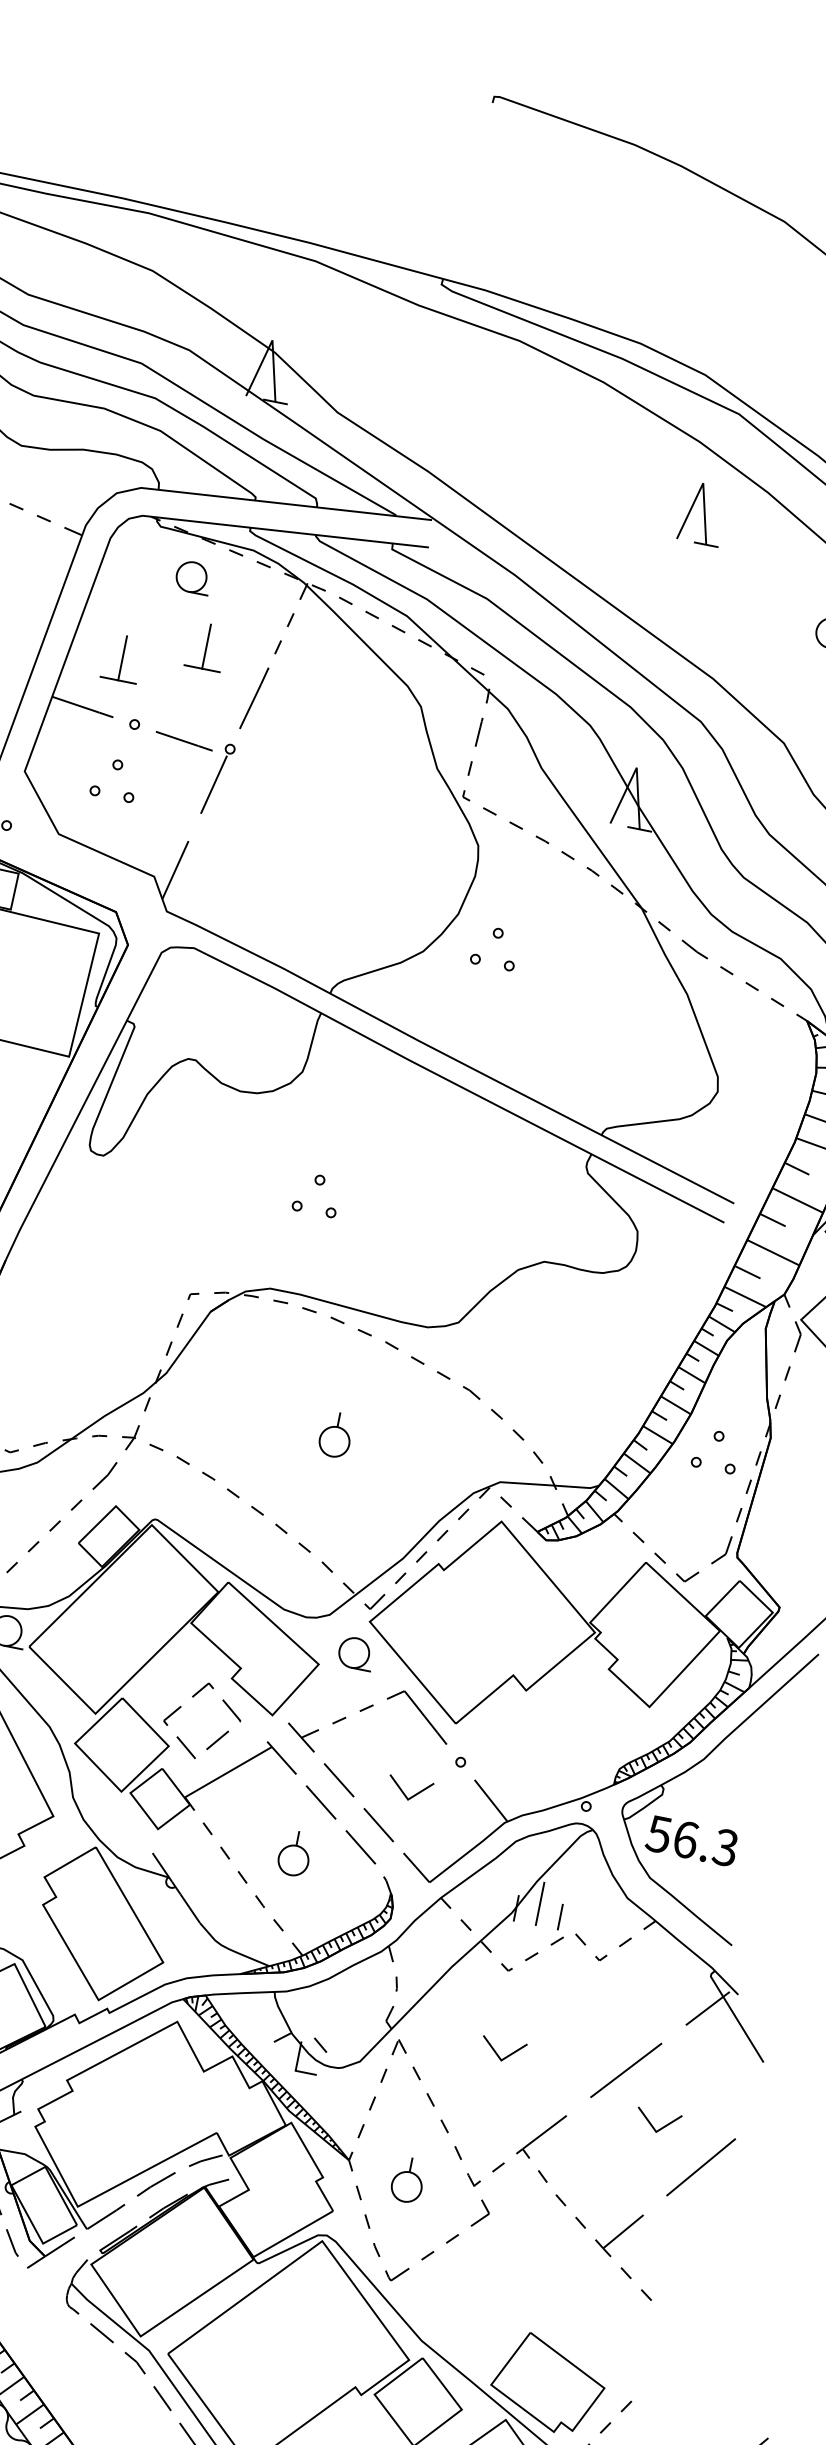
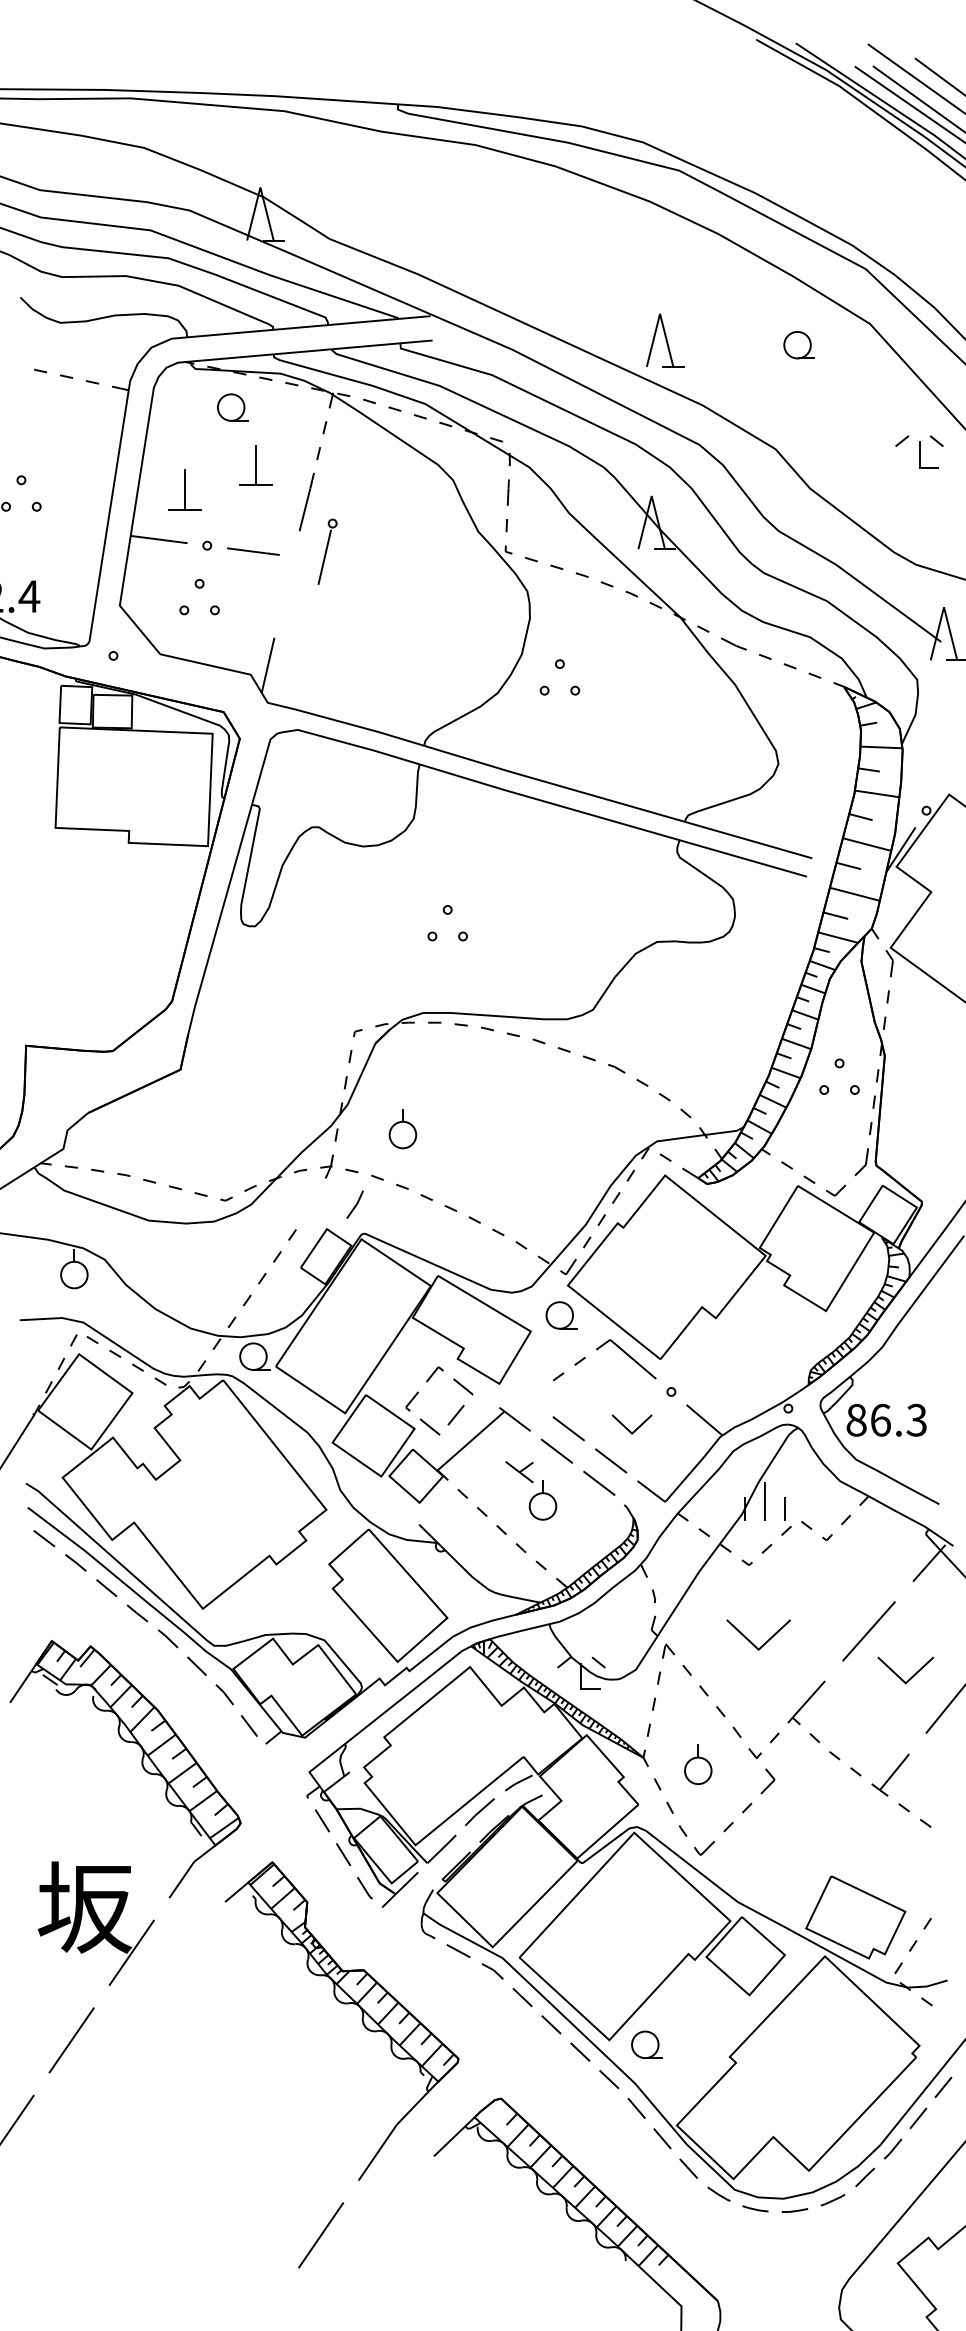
part: (703, 513) -> (665, 340), moved
part: (218, 778) -> (327, 551), moved
part: (335, 1435) -> (402, 1129), moved
part: (104, 1475) -> (354, 1204), moved
part: (301, 1737) -> (519, 1472), moved
text: (658, 1834) -> (856, 1420), 56.3 -> 86.3
part: (503, 2050) -> (758, 1635), size x1.6
part: (657, 2121) -> (905, 1670), size x1.4

